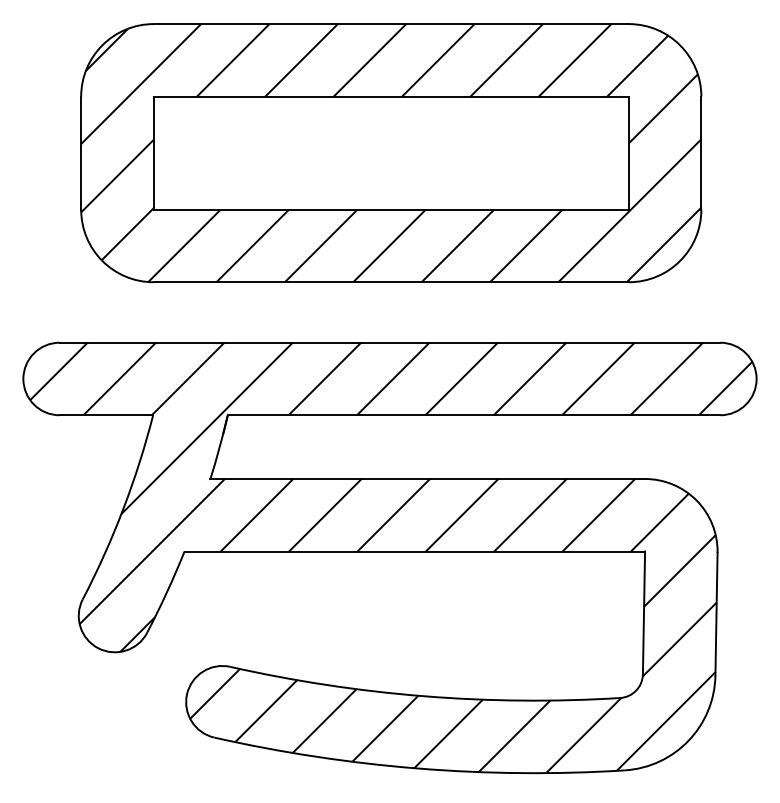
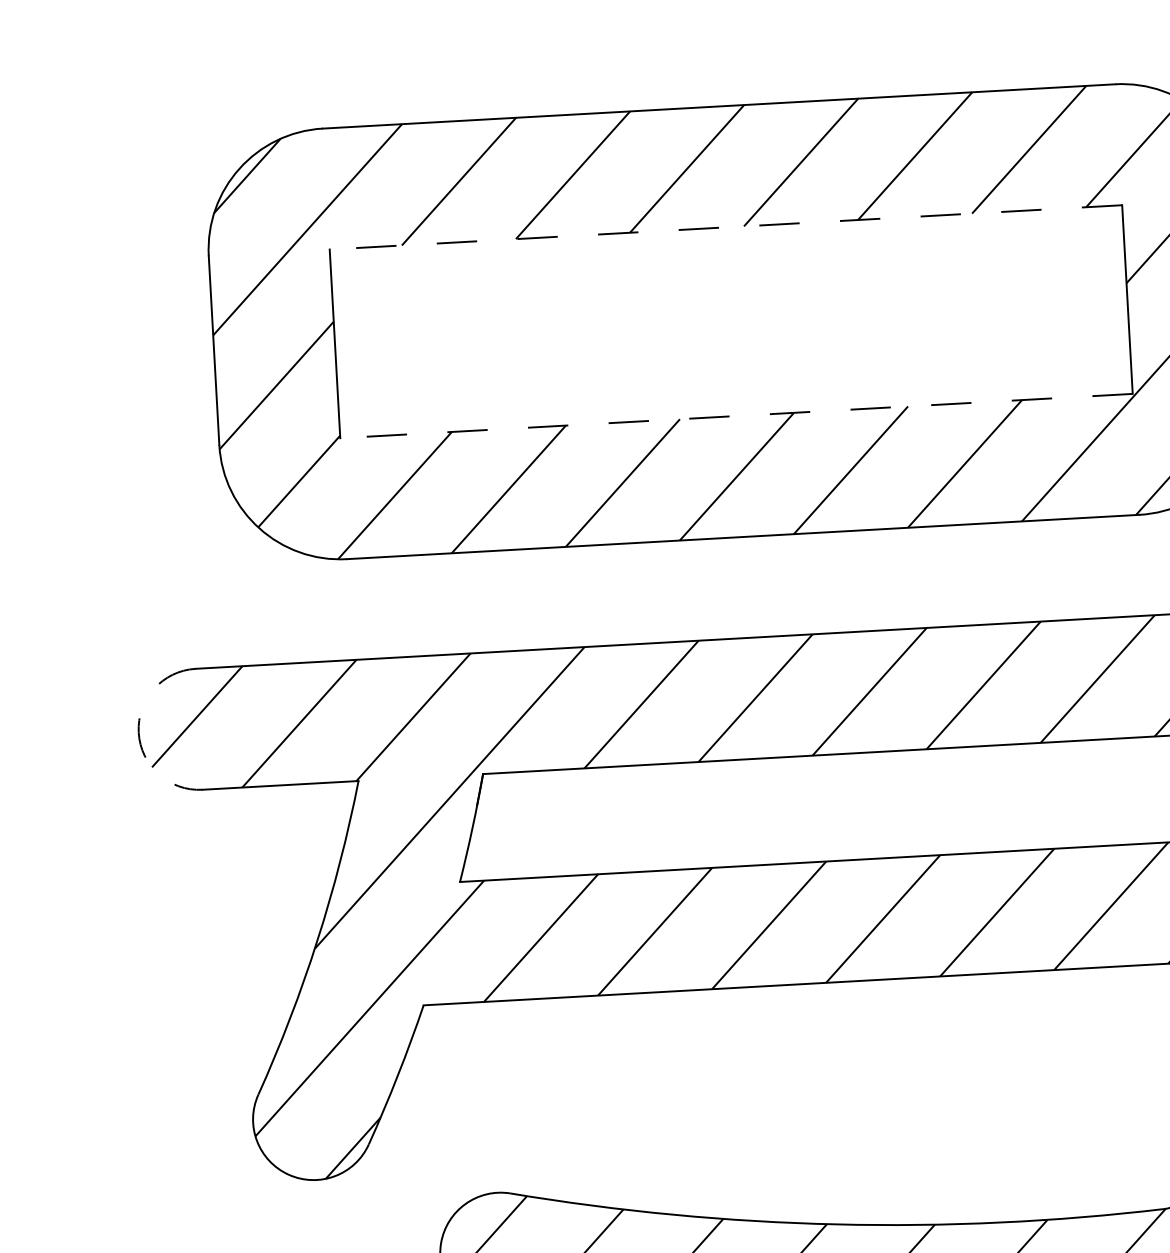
line: (391, 96) -> (726, 227), solid -> dashed
line: (391, 209) -> (736, 415), solid -> dashed
arc: (23, 378) -> (138, 731), solid -> dashed

